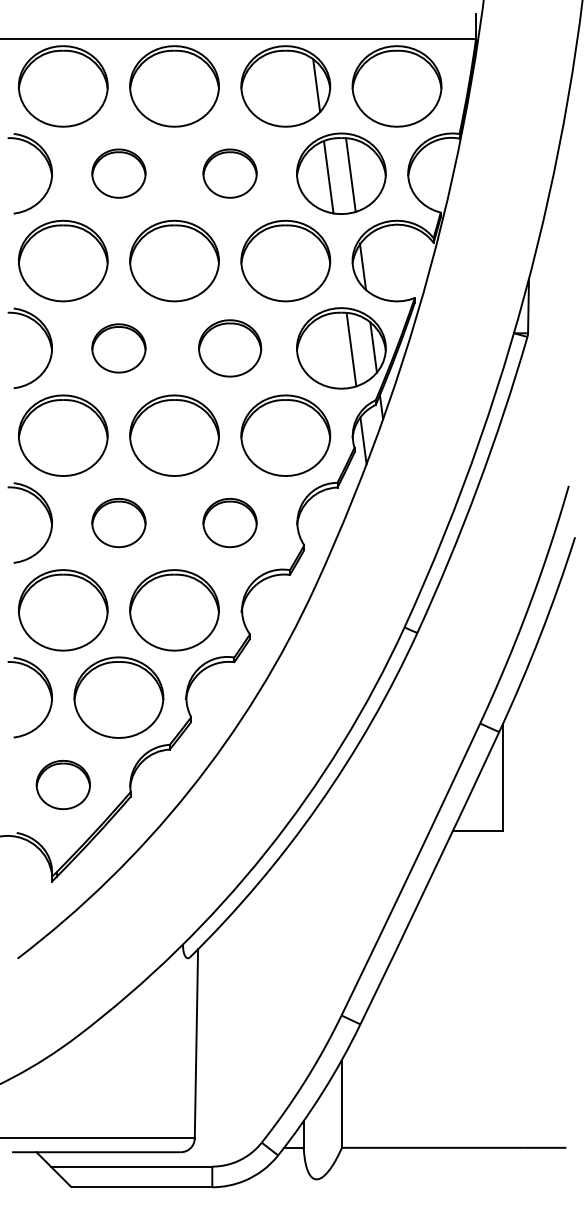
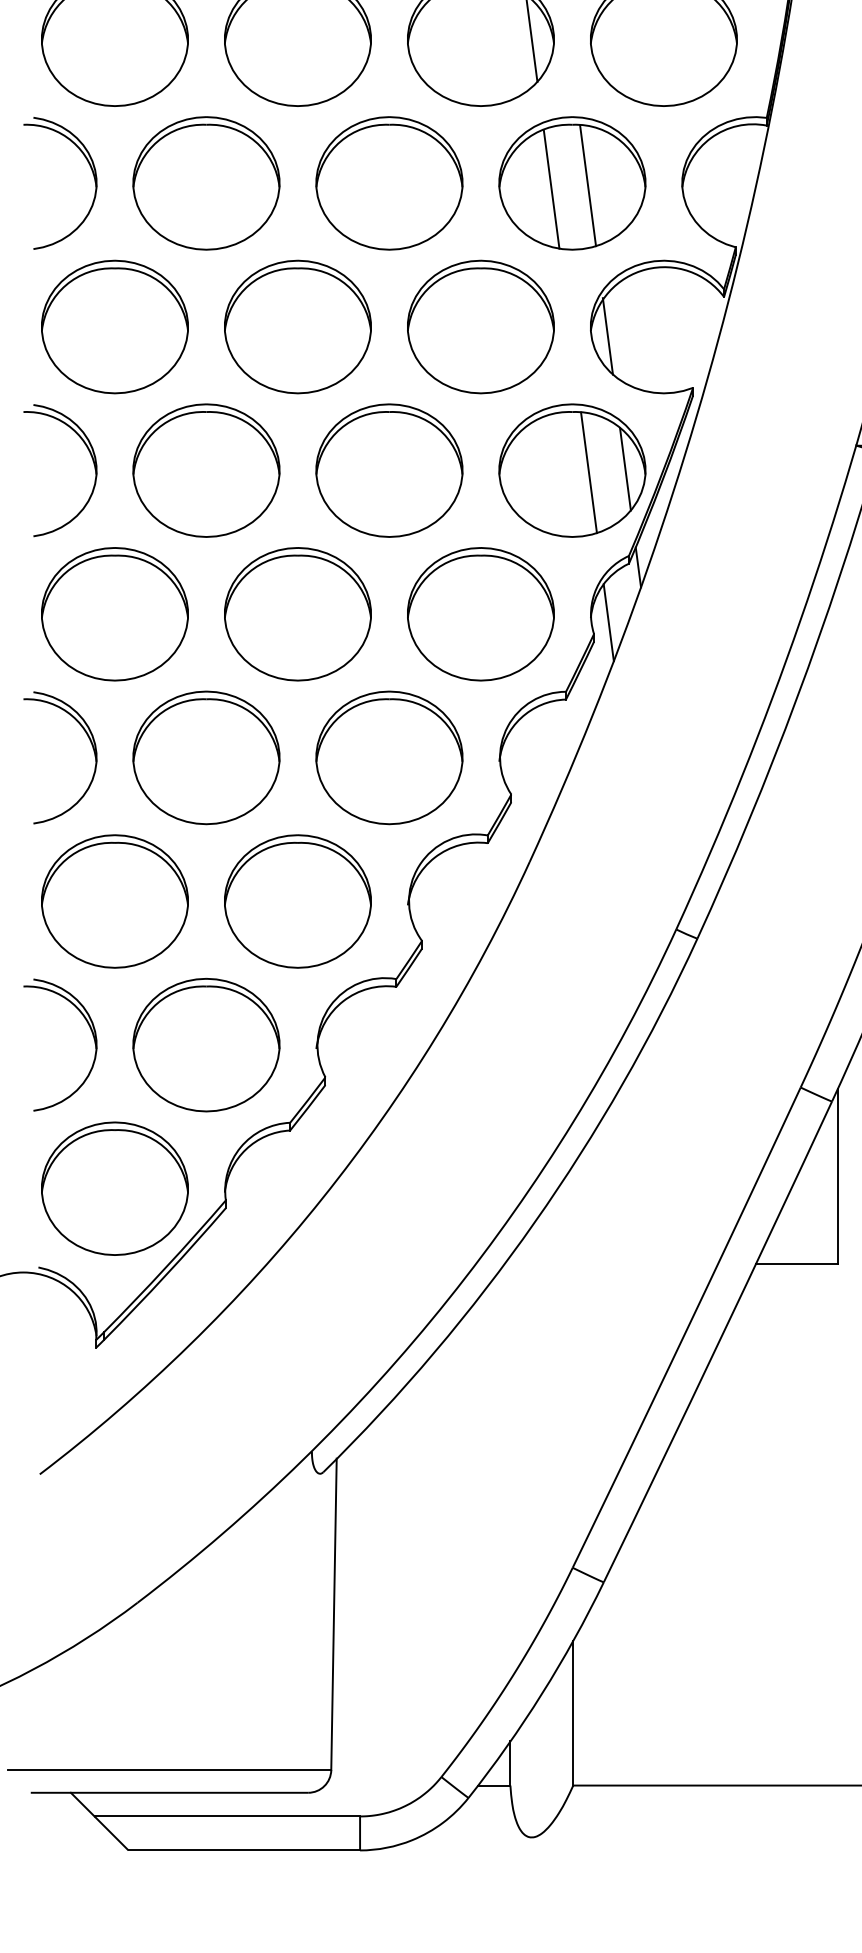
part: (118, 173) -> (205, 182), size x1.67
part: (229, 173) -> (388, 182), size x1.67
part: (118, 348) -> (205, 470), size x1.67
part: (229, 348) -> (388, 470), size x1.43
part: (118, 522) -> (205, 757), size x1.67
part: (229, 522) -> (388, 757), size x1.67
part: (63, 784) -> (115, 1187), size x1.67

